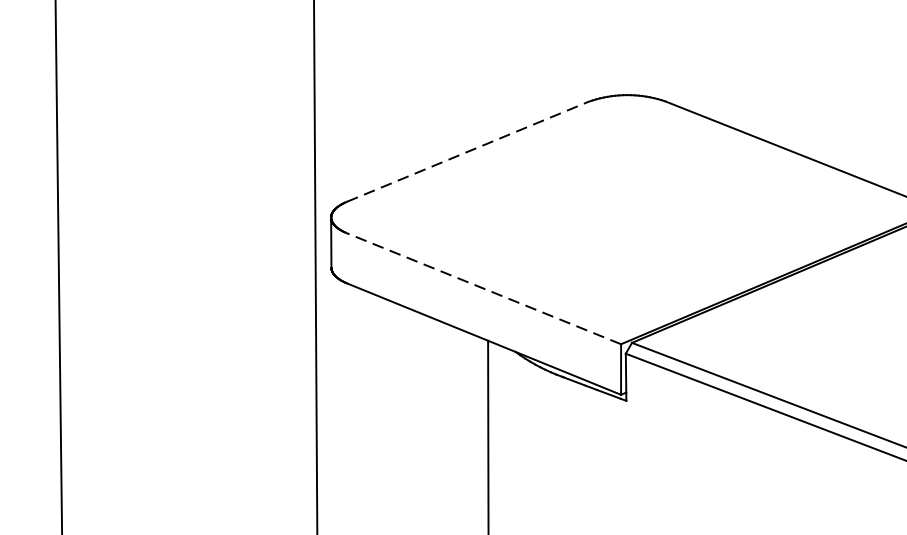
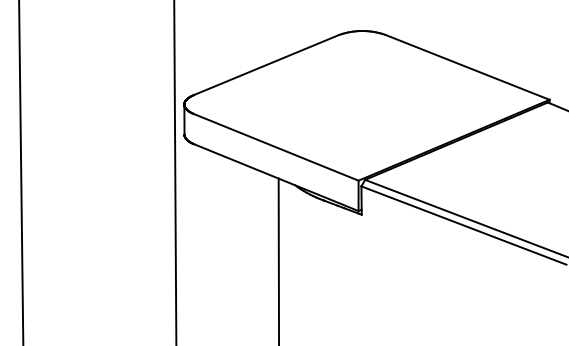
line: (467, 152) -> (266, 65), dashed -> solid
line: (484, 288) -> (276, 147), dashed -> solid

